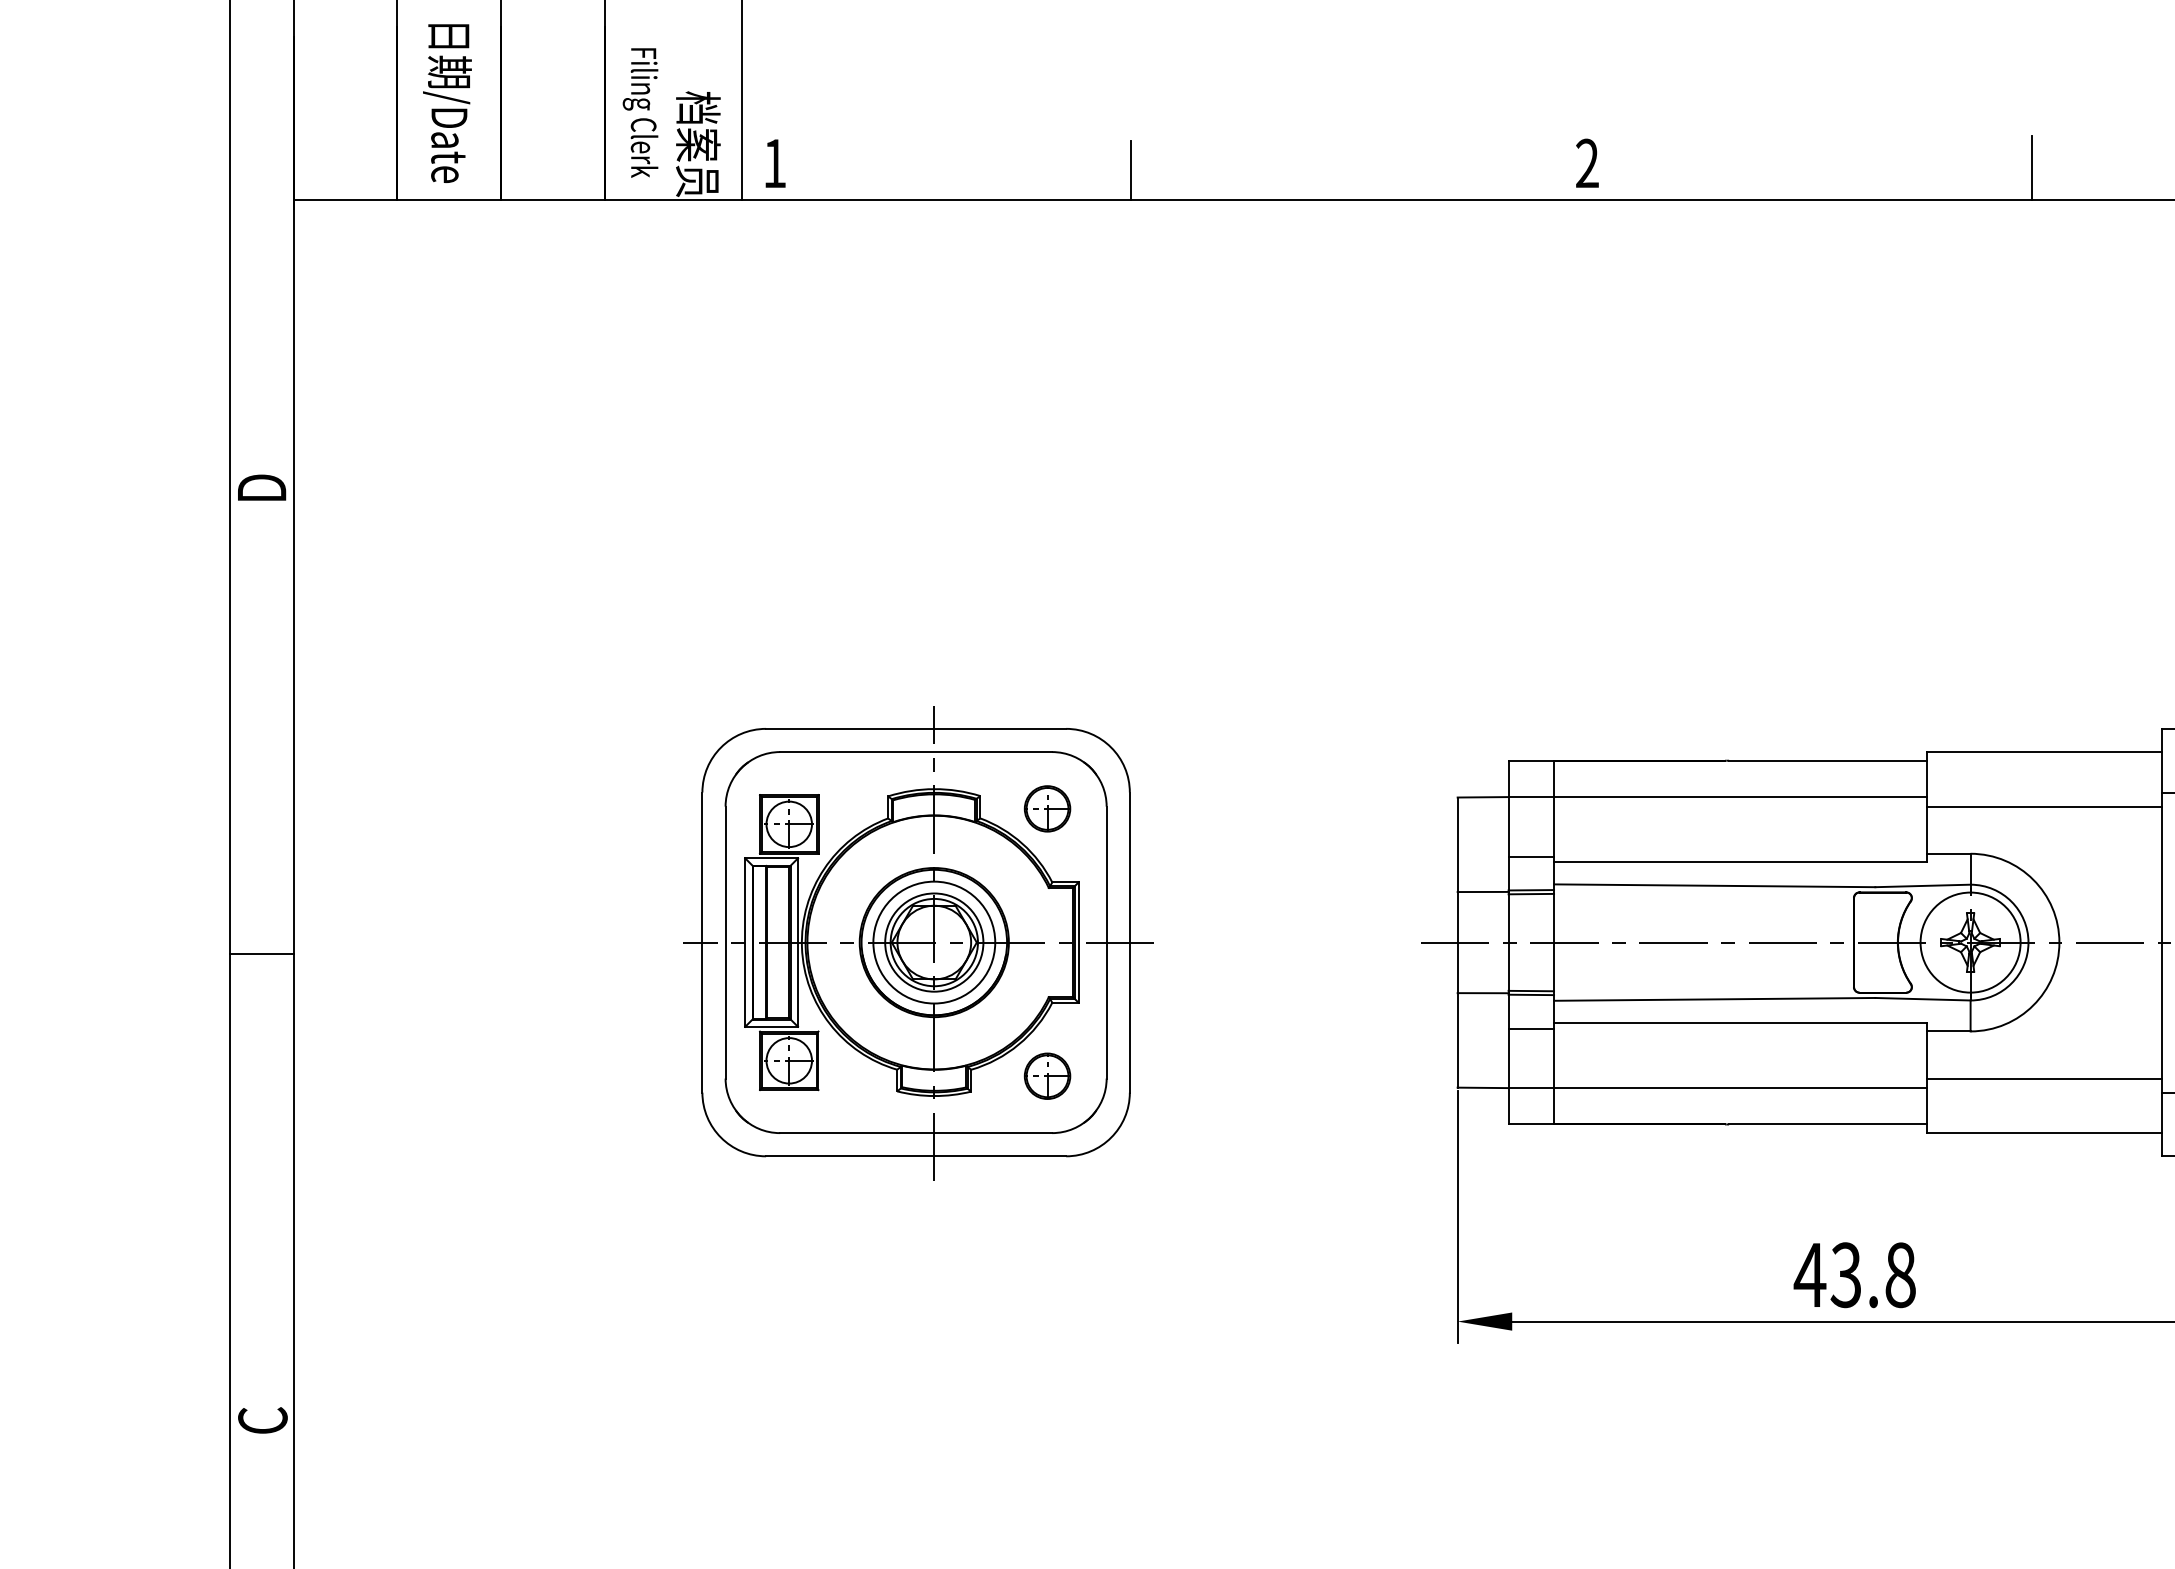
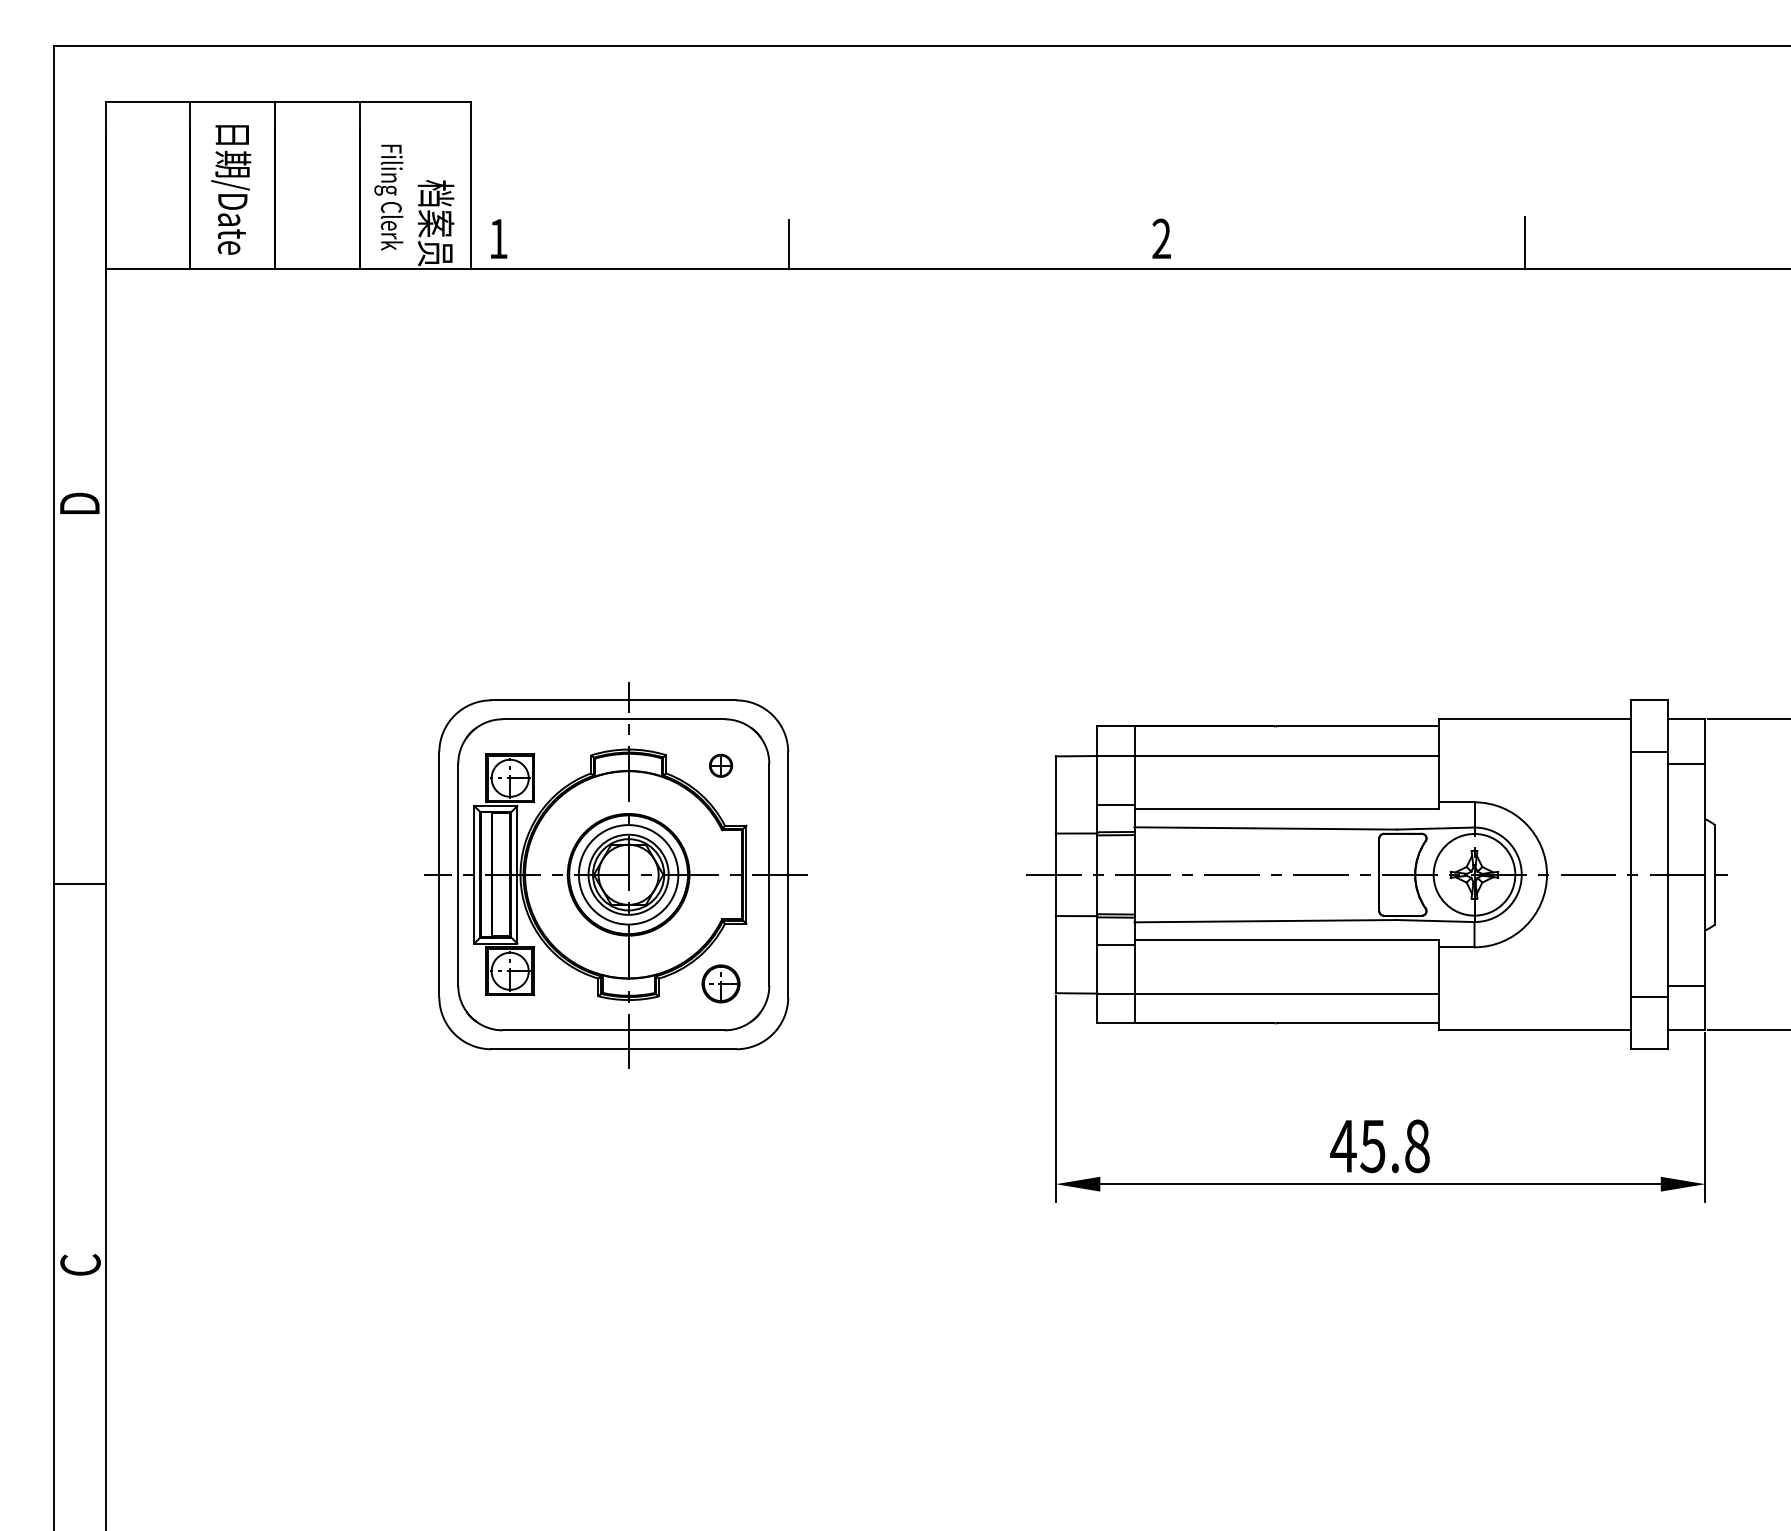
line: (2044, 806) -> (1534, 763), removed
part: (1046, 808) -> (720, 765), size x0.6
line: (2044, 1078) -> (1534, 985), removed
text: (1845, 1274) -> (1372, 1145), 43.8 -> 45.8

